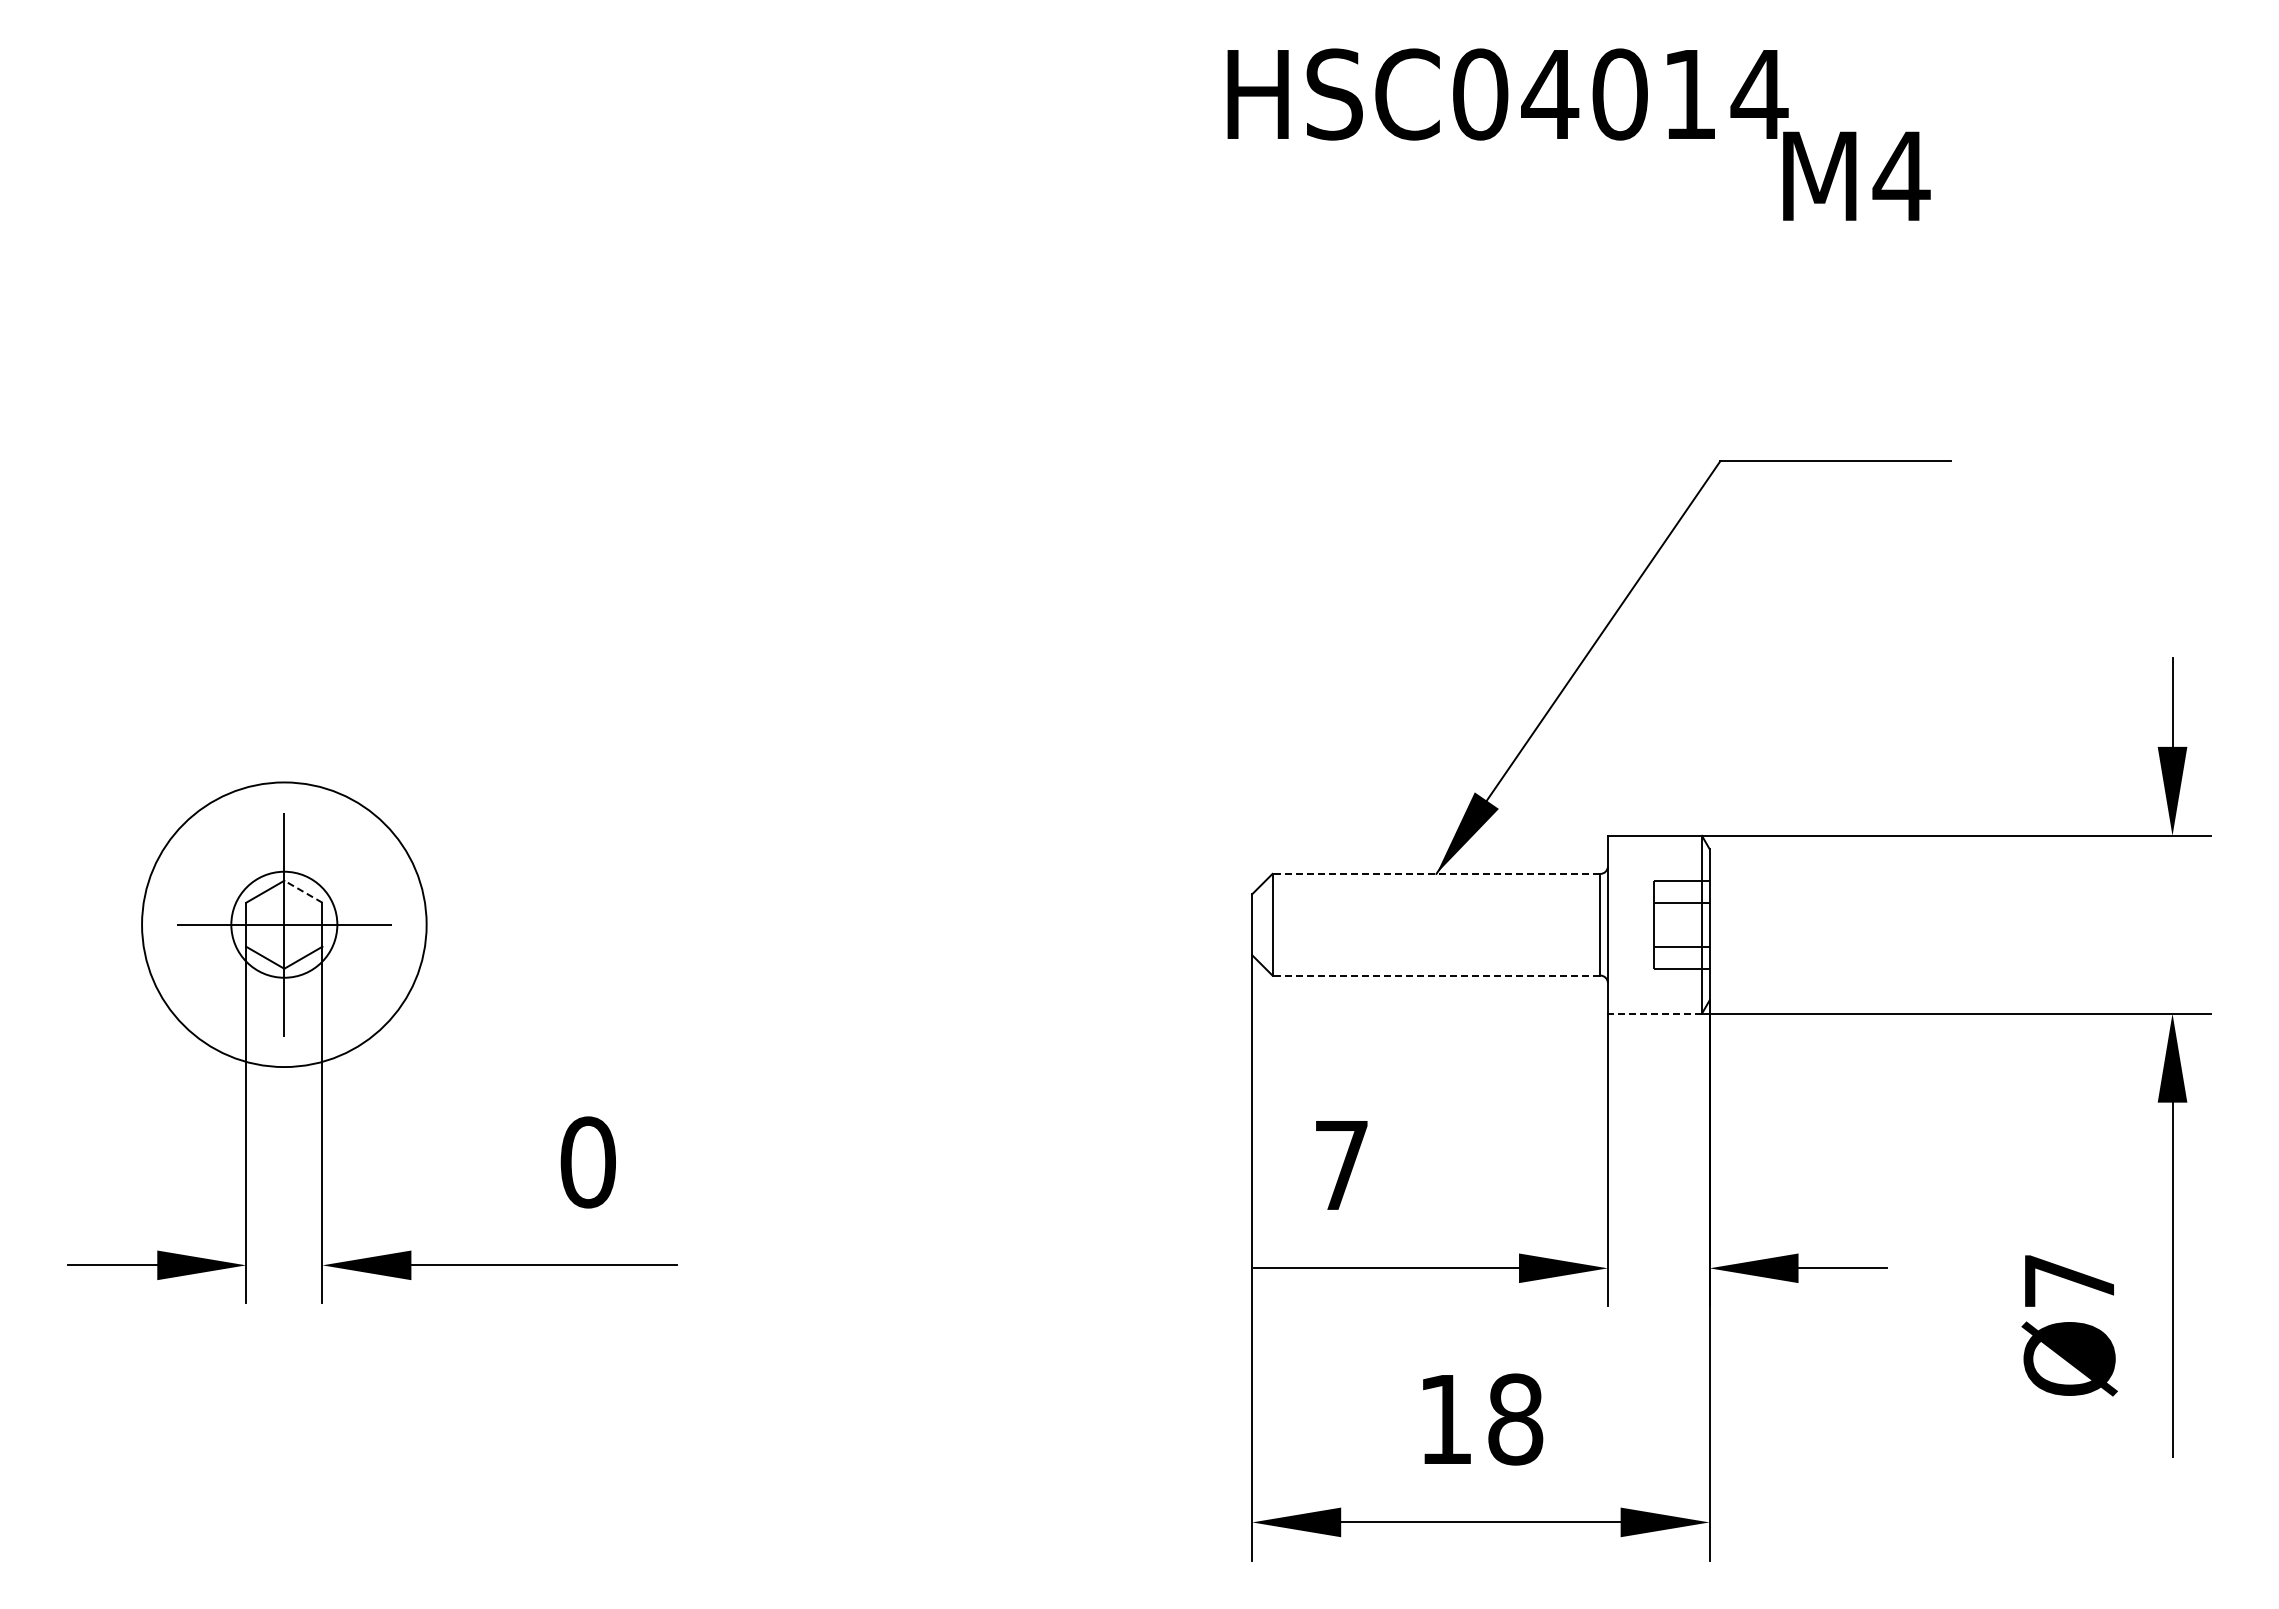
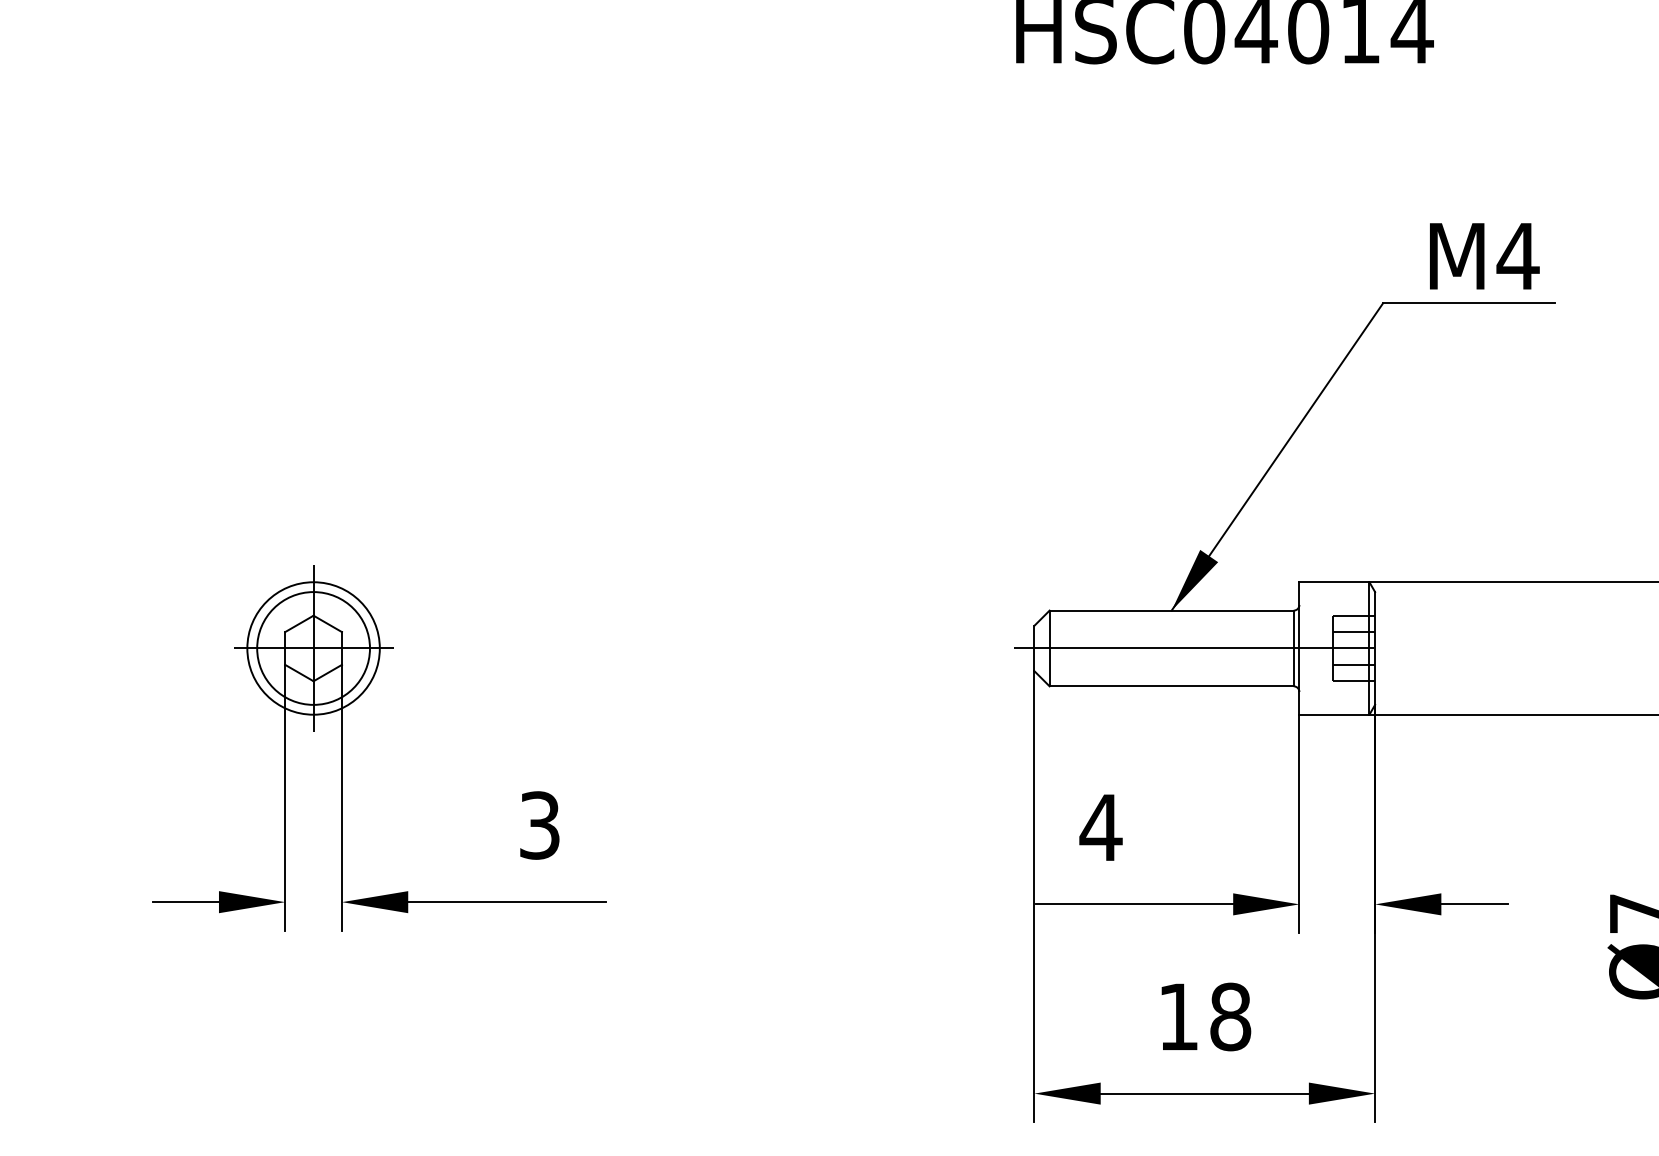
text: (1856, 175) -> (1484, 255), moved
line: (1436, 873) -> (1171, 610), dashed -> solid
line: (302, 891) -> (327, 623), dashed -> solid
circle: (284, 924) -> (313, 648), size x0.62
circle: (284, 924) -> (313, 648), size x1.43
line: (1486, 924) -> (1208, 648), added
line: (1436, 975) -> (1171, 686), dashed -> solid
line: (1654, 1013) -> (1334, 714), dashed -> solid
text: (587, 1162) -> (539, 825), 0 -> 3
text: (1341, 1165) -> (1100, 827), 7 -> 4

